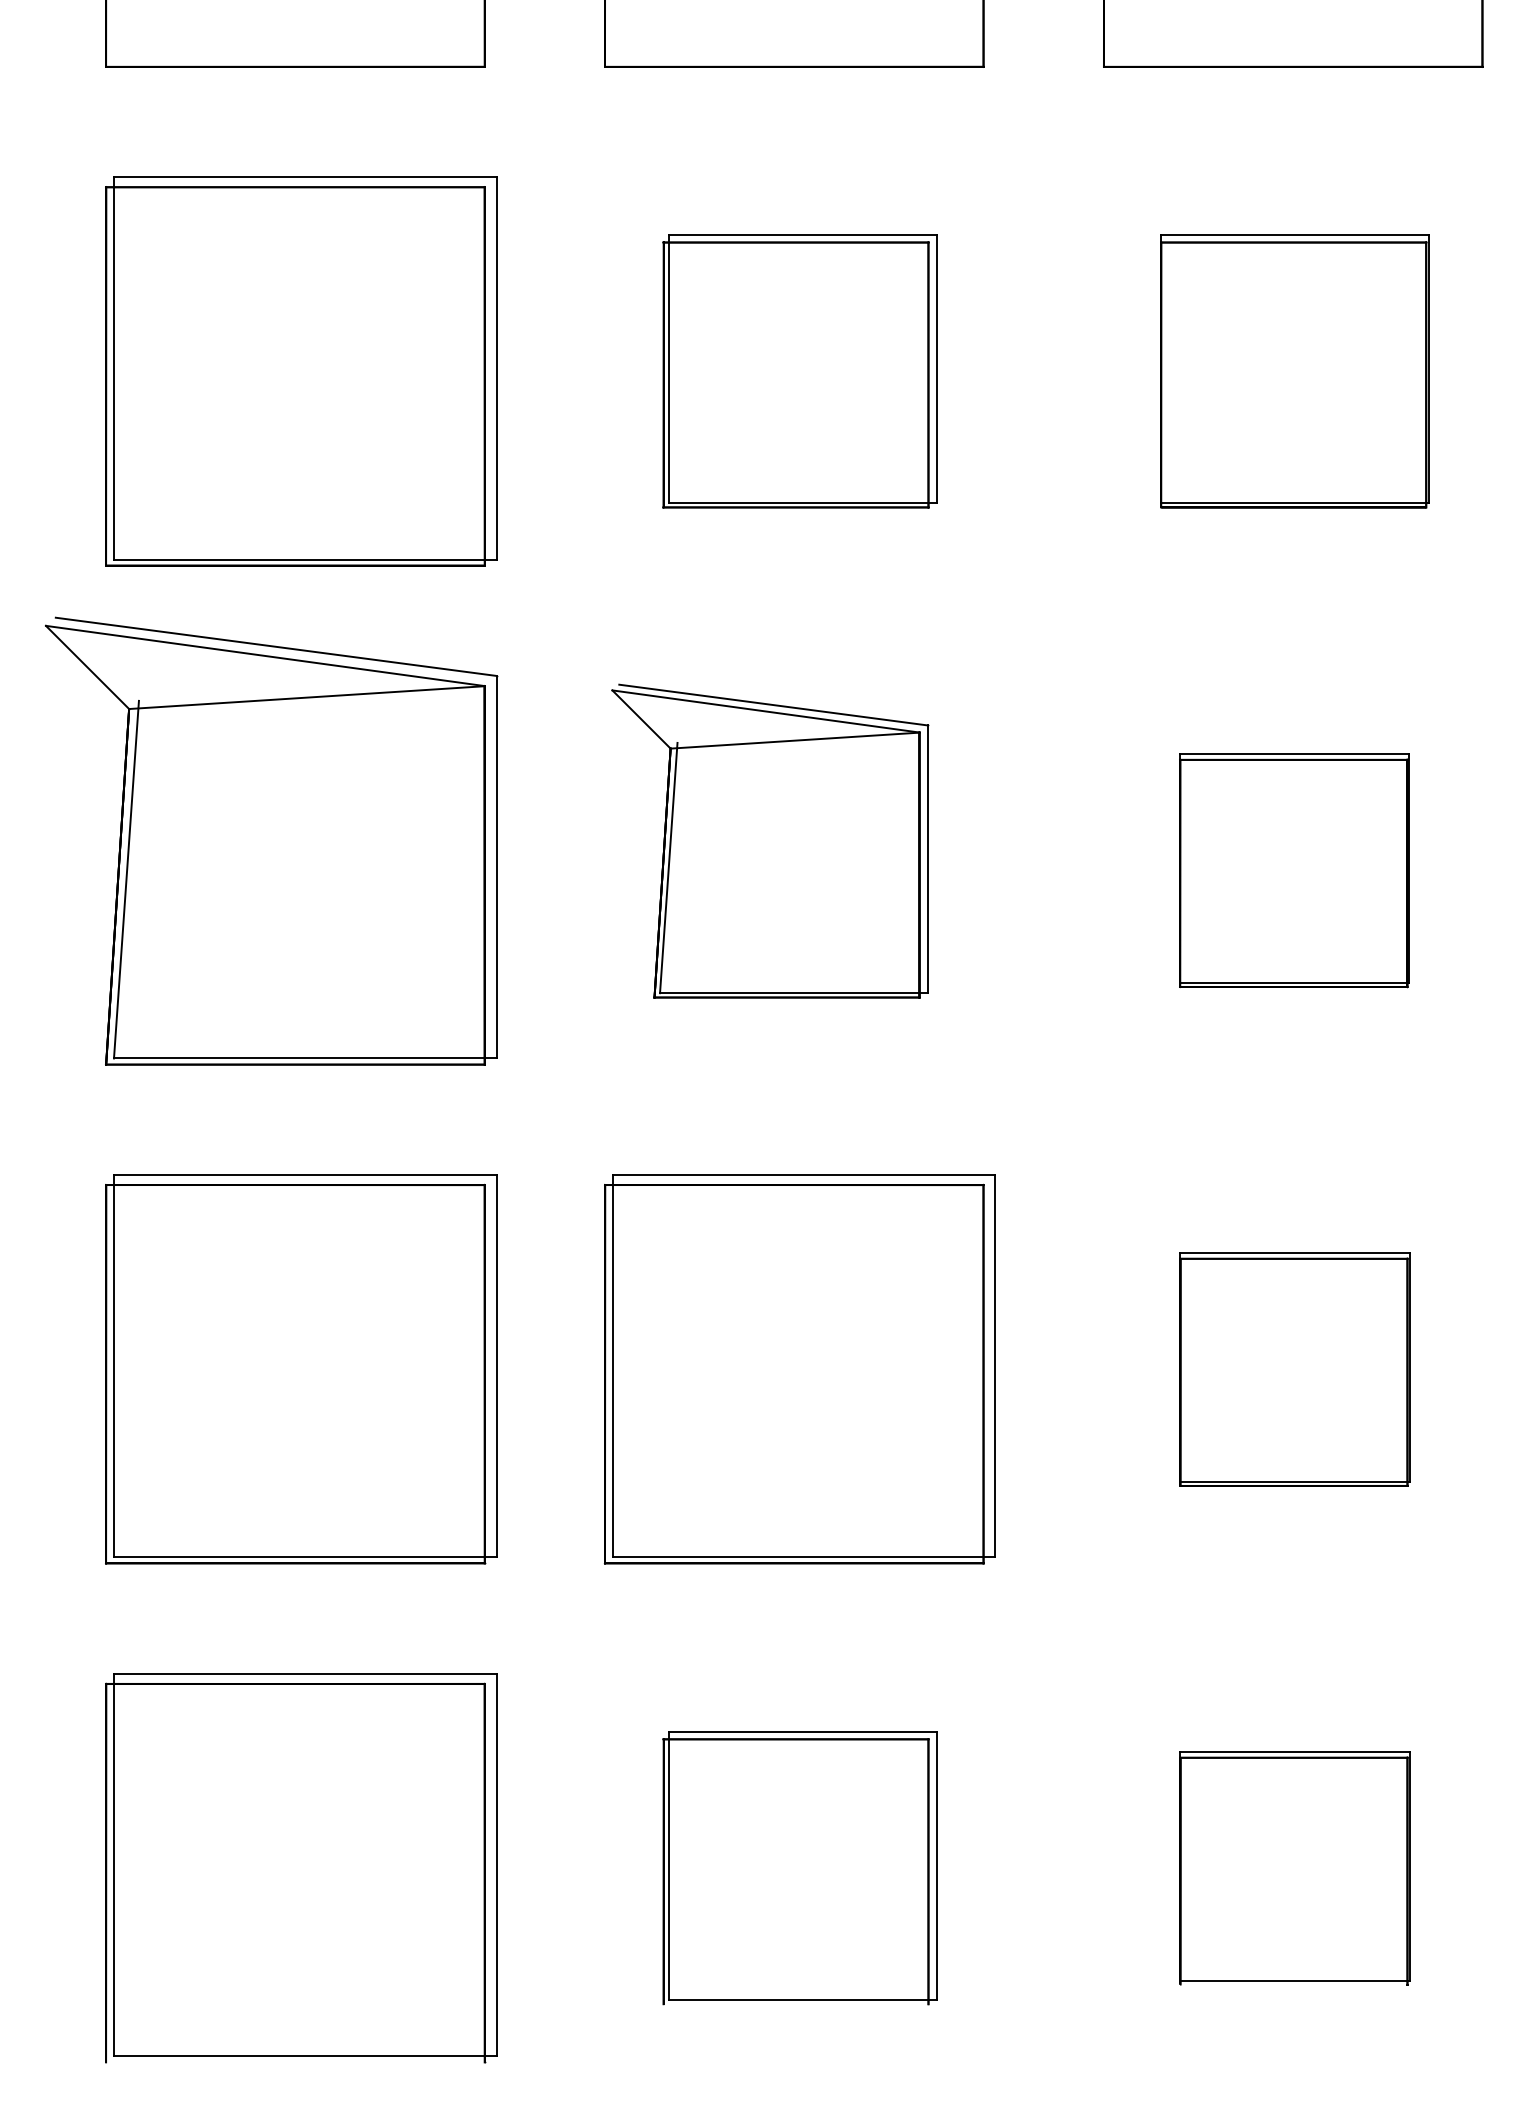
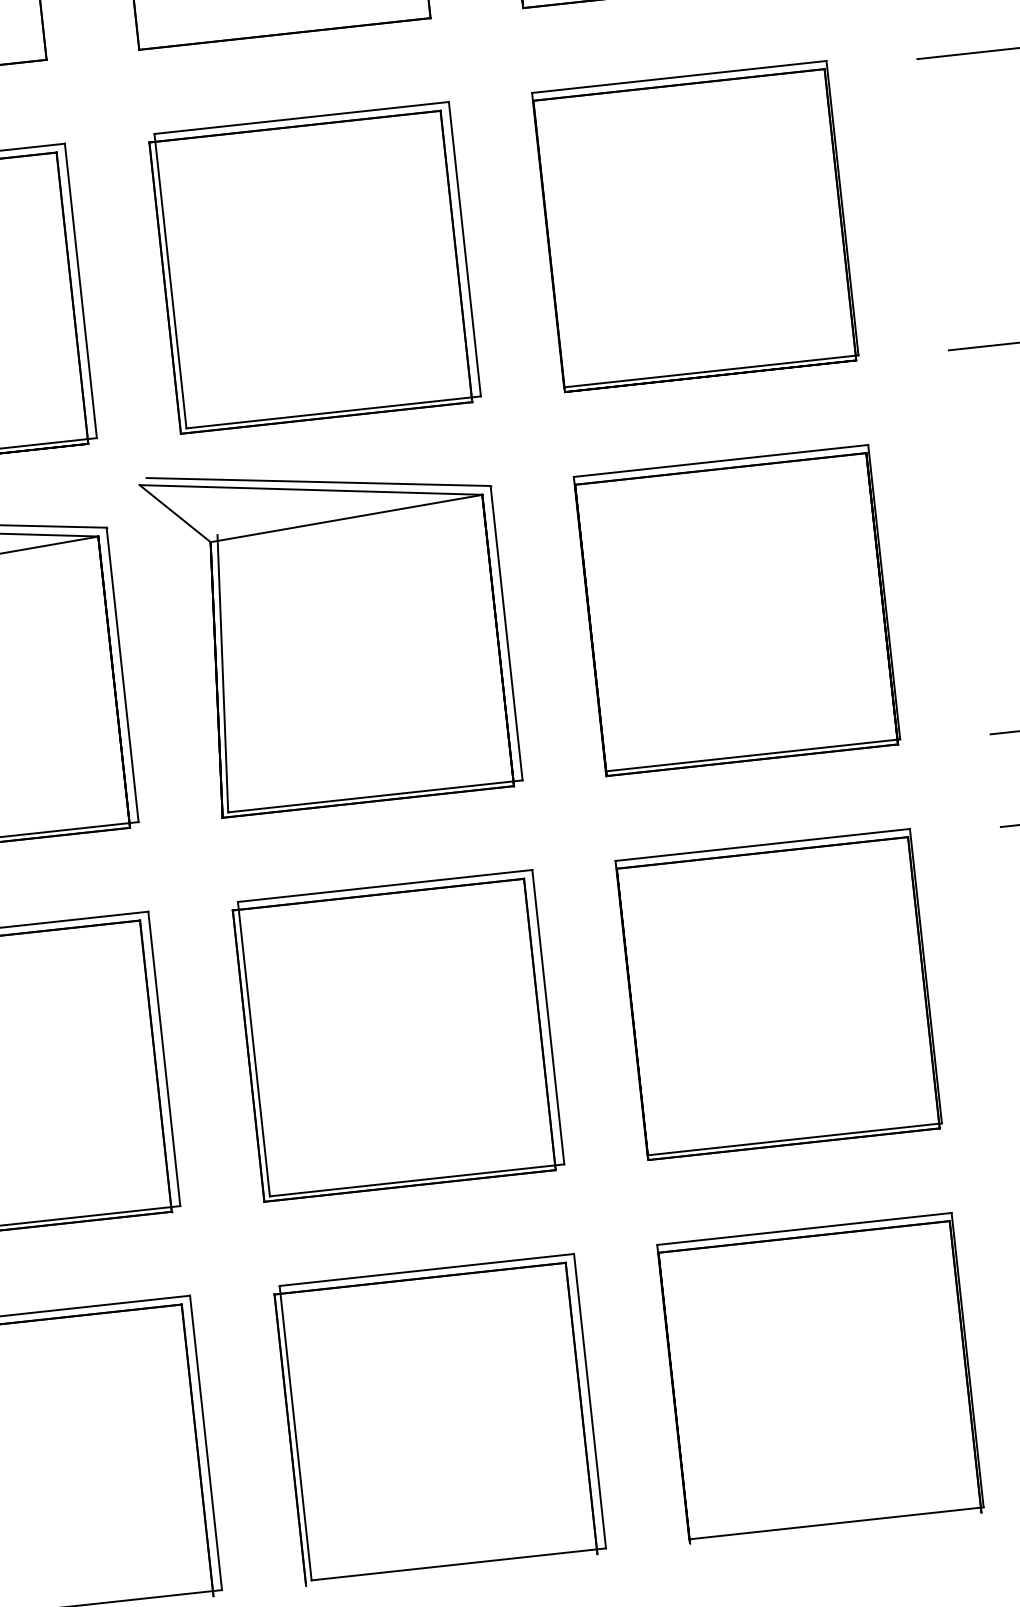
part: (799, 371) -> (314, 268), size x1.43
part: (1294, 371) -> (695, 226), size x1.43
part: (769, 840) -> (330, 631), size x1.43
part: (1294, 870) -> (737, 610), size x1.67
part: (1294, 1369) -> (778, 994), size x1.67
part: (799, 1868) -> (439, 1420), size x1.43
part: (1294, 1868) -> (820, 1378), size x1.67

